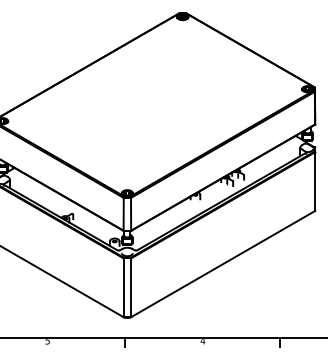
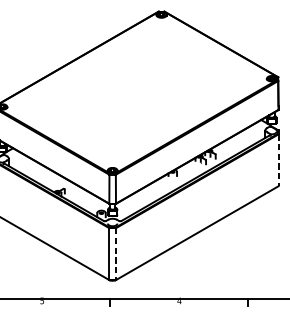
line: (315, 182) -> (278, 161), solid -> dashed
line: (131, 288) -> (116, 254), solid -> dashed

